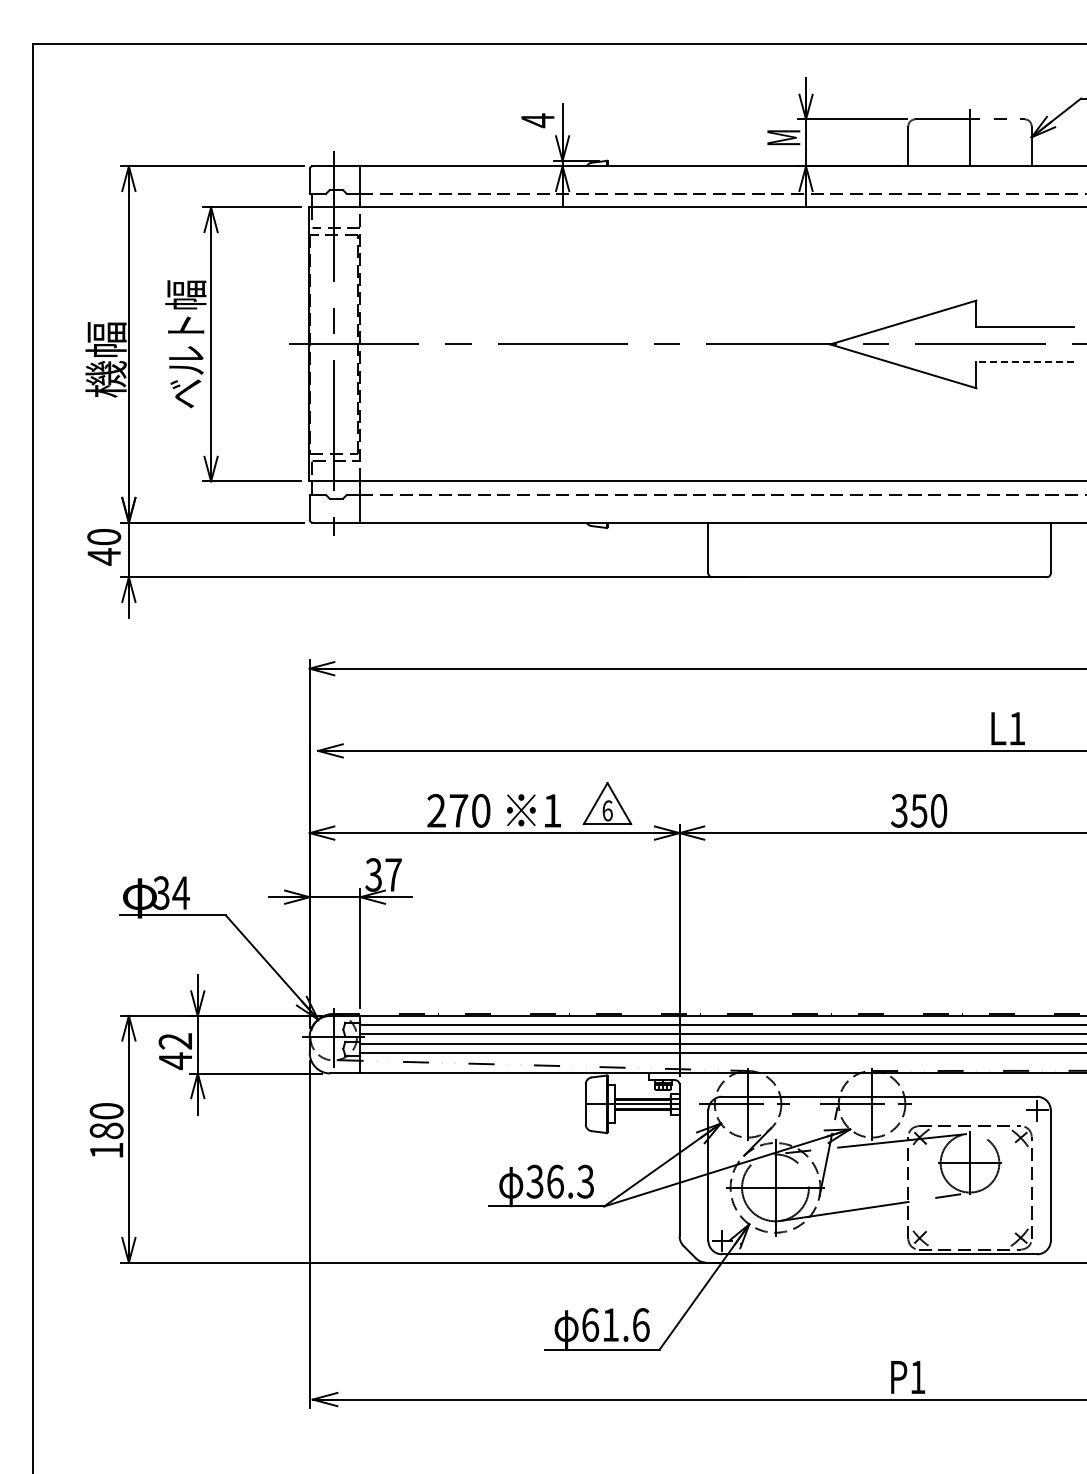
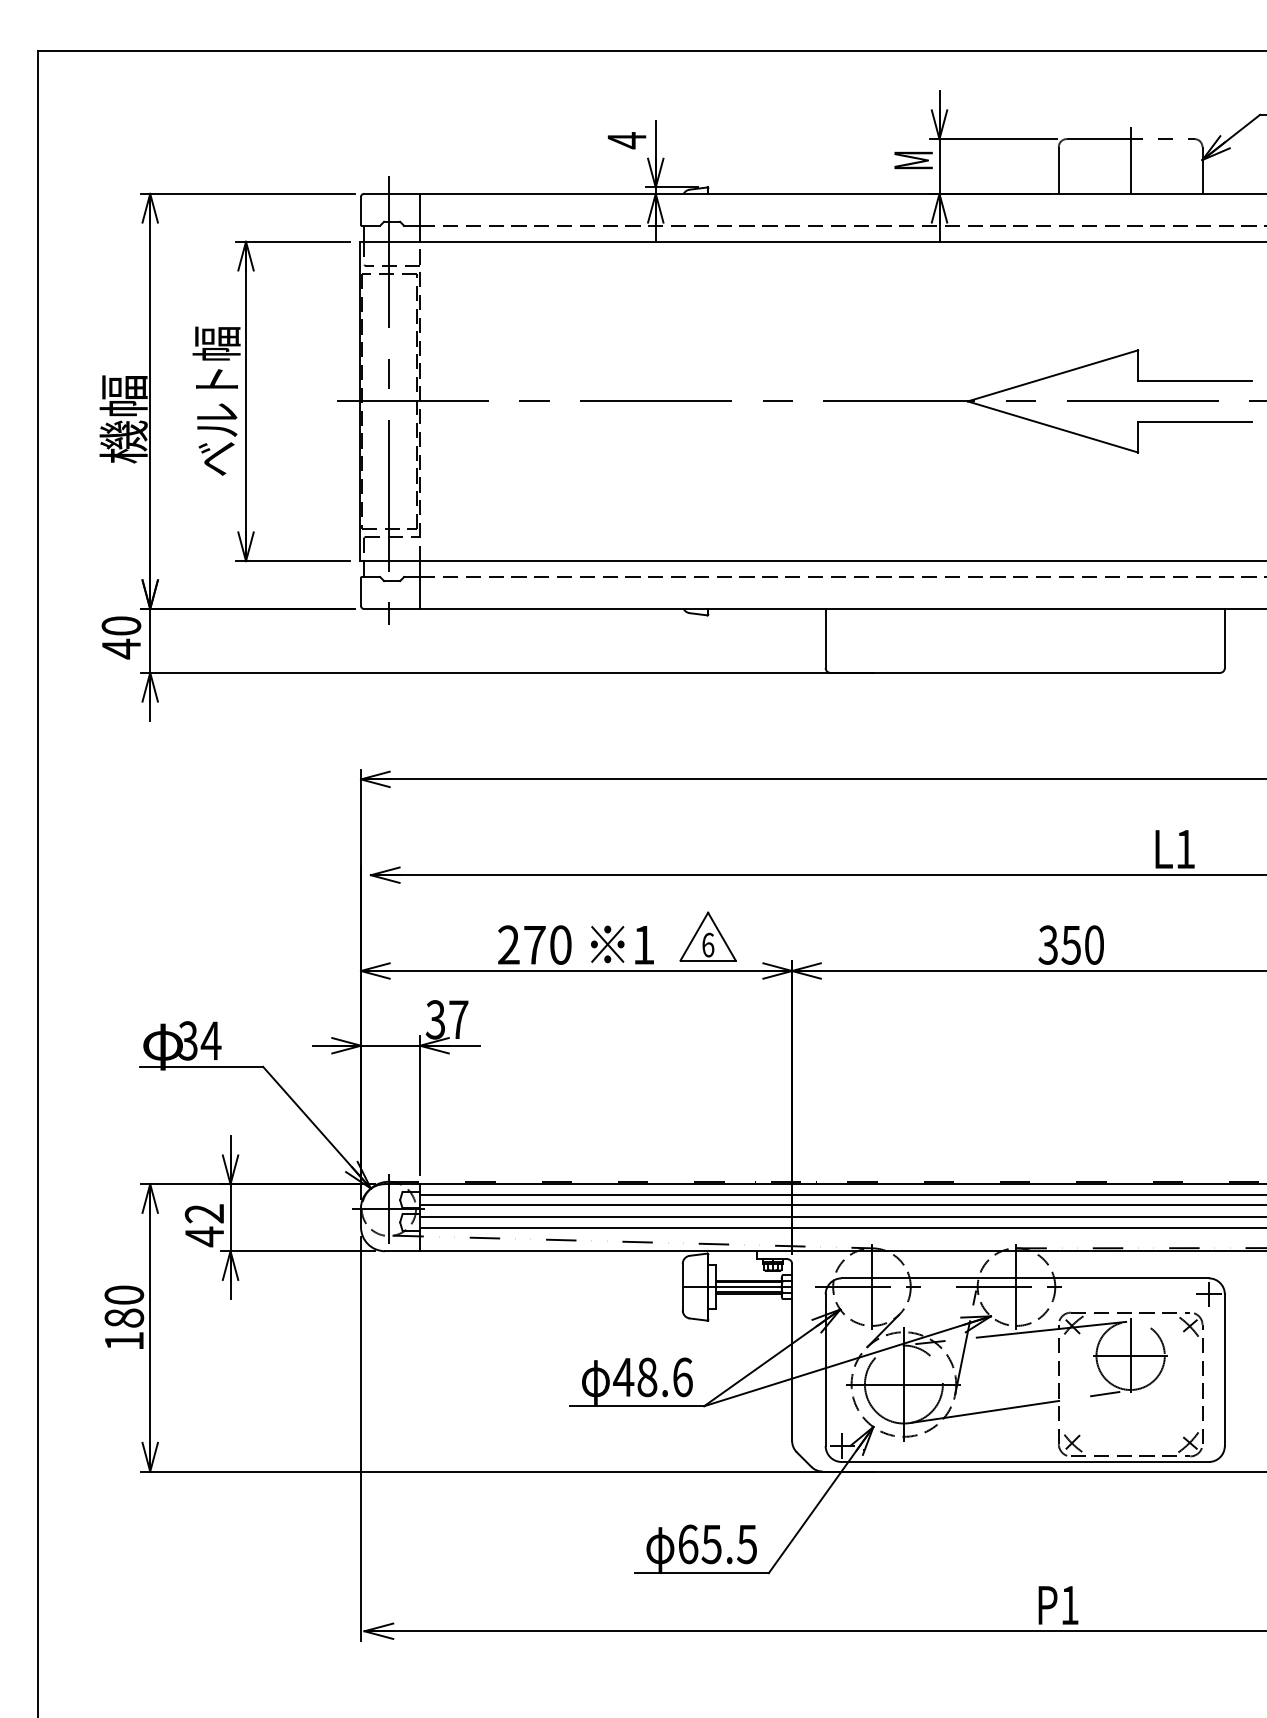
line: (1025, 361) -> (1195, 421), dashed -> solid
text: (559, 1181) -> (652, 1377), 36.3 -> 48.6
text: (625, 1324) -> (729, 1543), 61.6 -> 65.5

